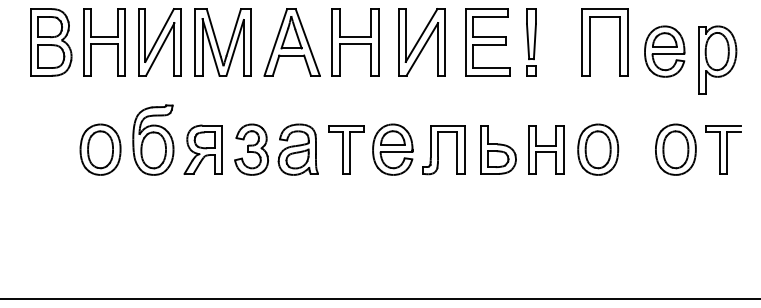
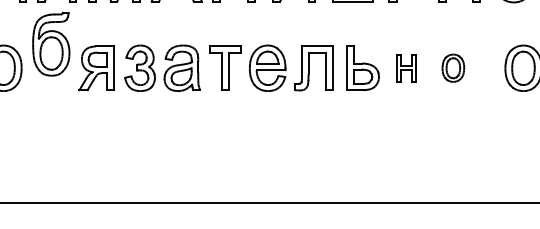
part: (153, 139) -> (51, 43), moved
part: (546, 149) -> (406, 68), size x0.6
part: (598, 149) -> (453, 68), size x0.6

